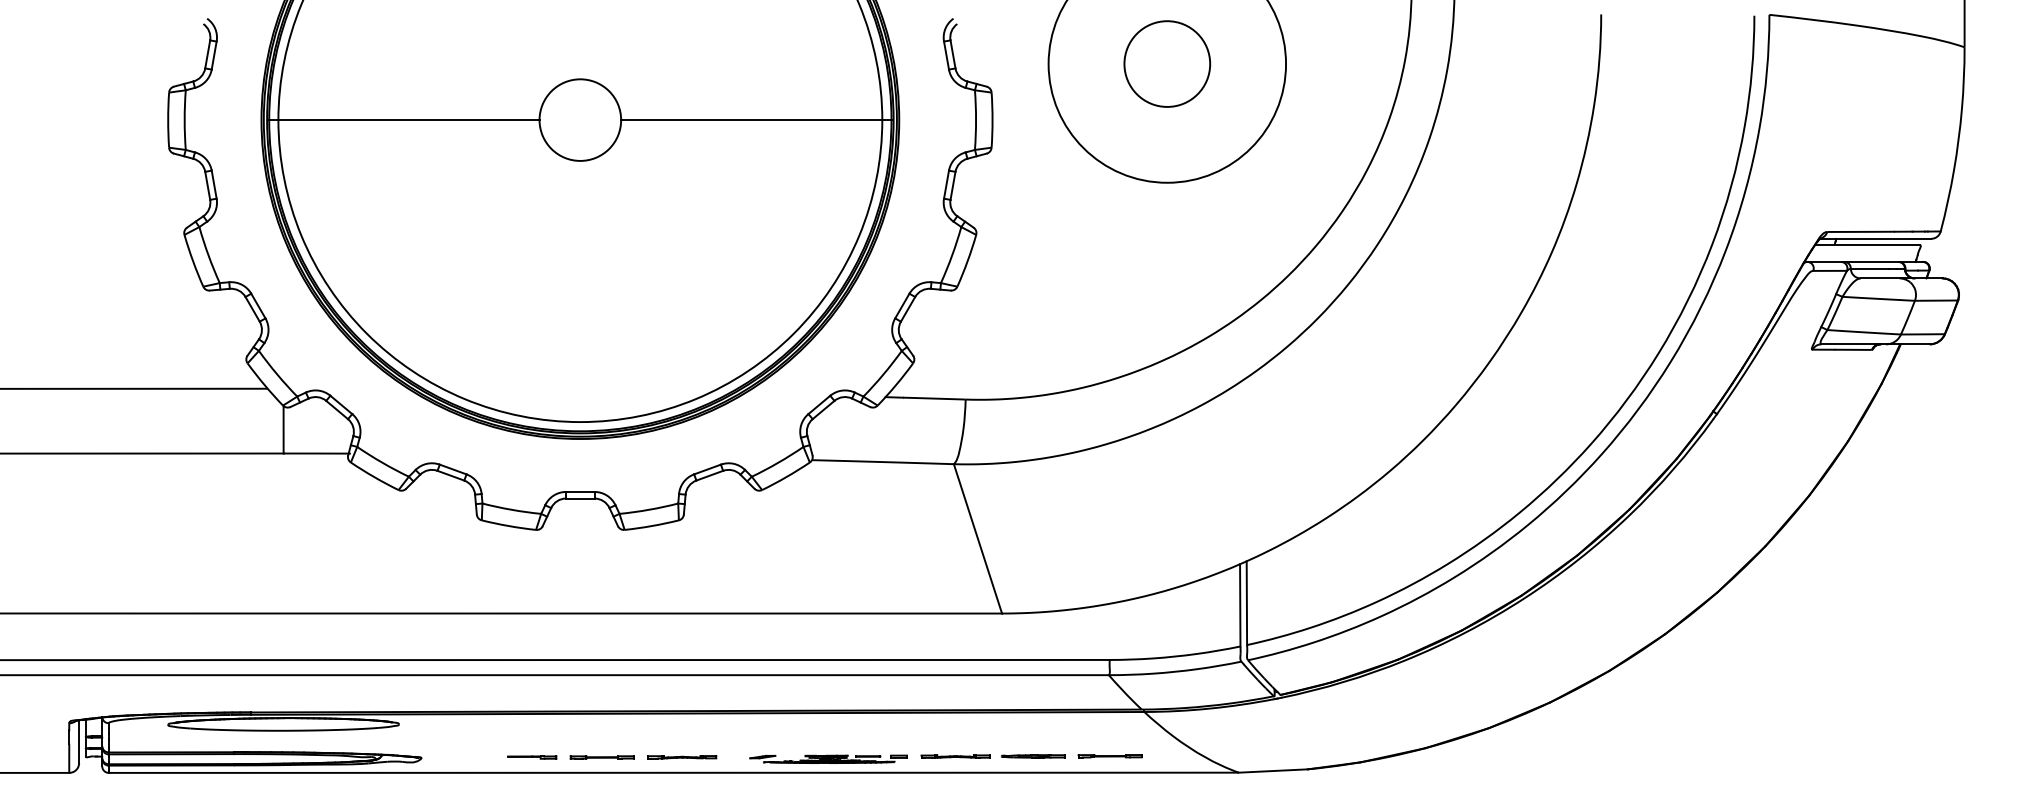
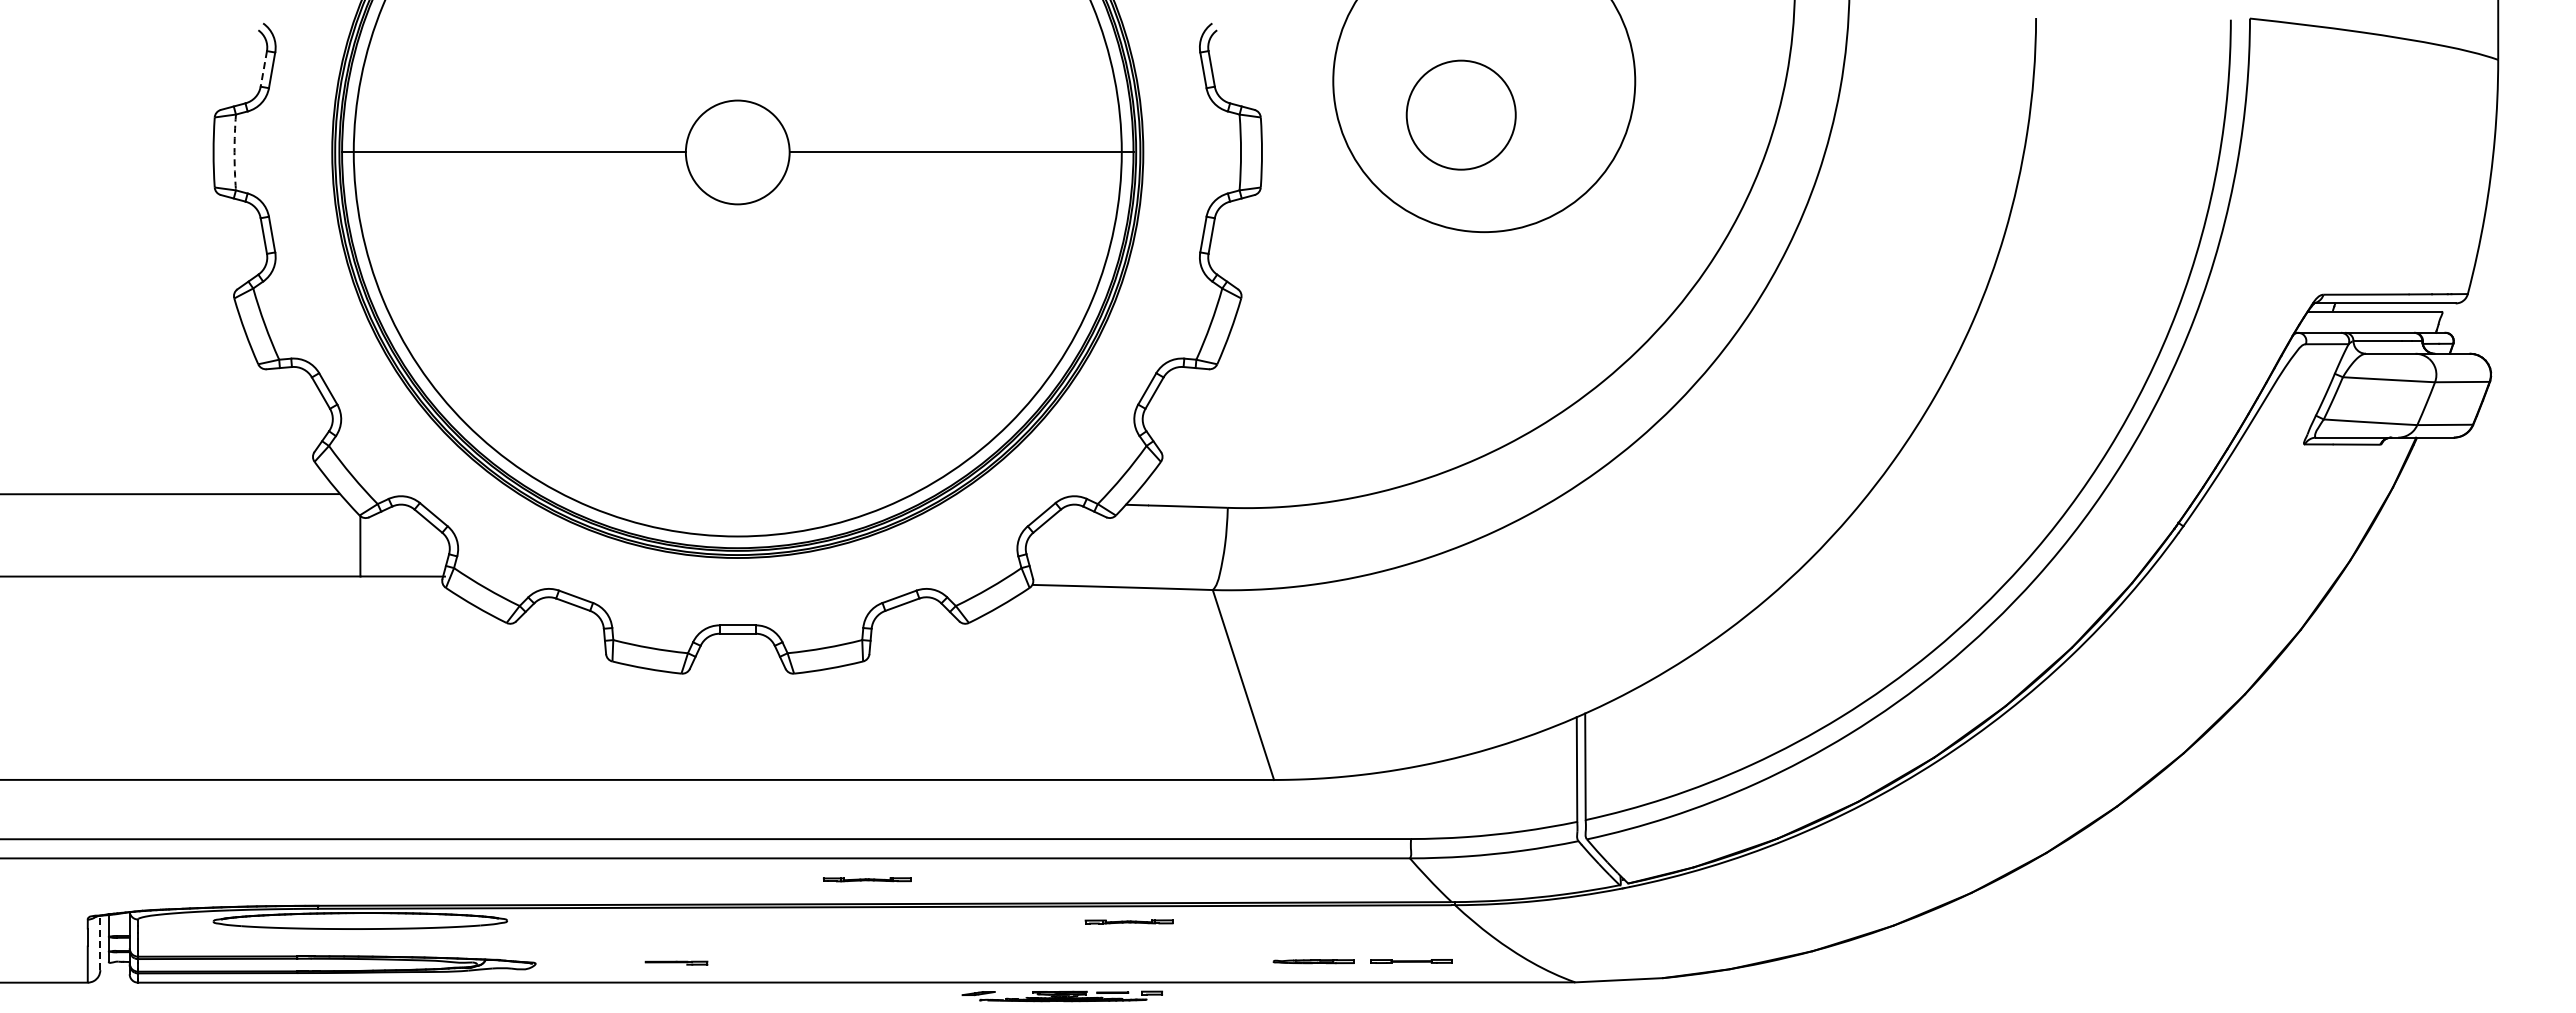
line: (207, 54) -> (263, 69), solid -> dashed
circle: (1166, 63) -> (1460, 114), moved
arc: (184, 120) -> (234, 152), solid -> dashed
line: (79, 741) -> (100, 942), solid -> dashed
part: (955, 756) -> (1128, 921), moved
part: (602, 757) -> (765, 962), removed
part: (682, 757) -> (867, 879), moved
part: (827, 759) -> (1061, 996), moved

